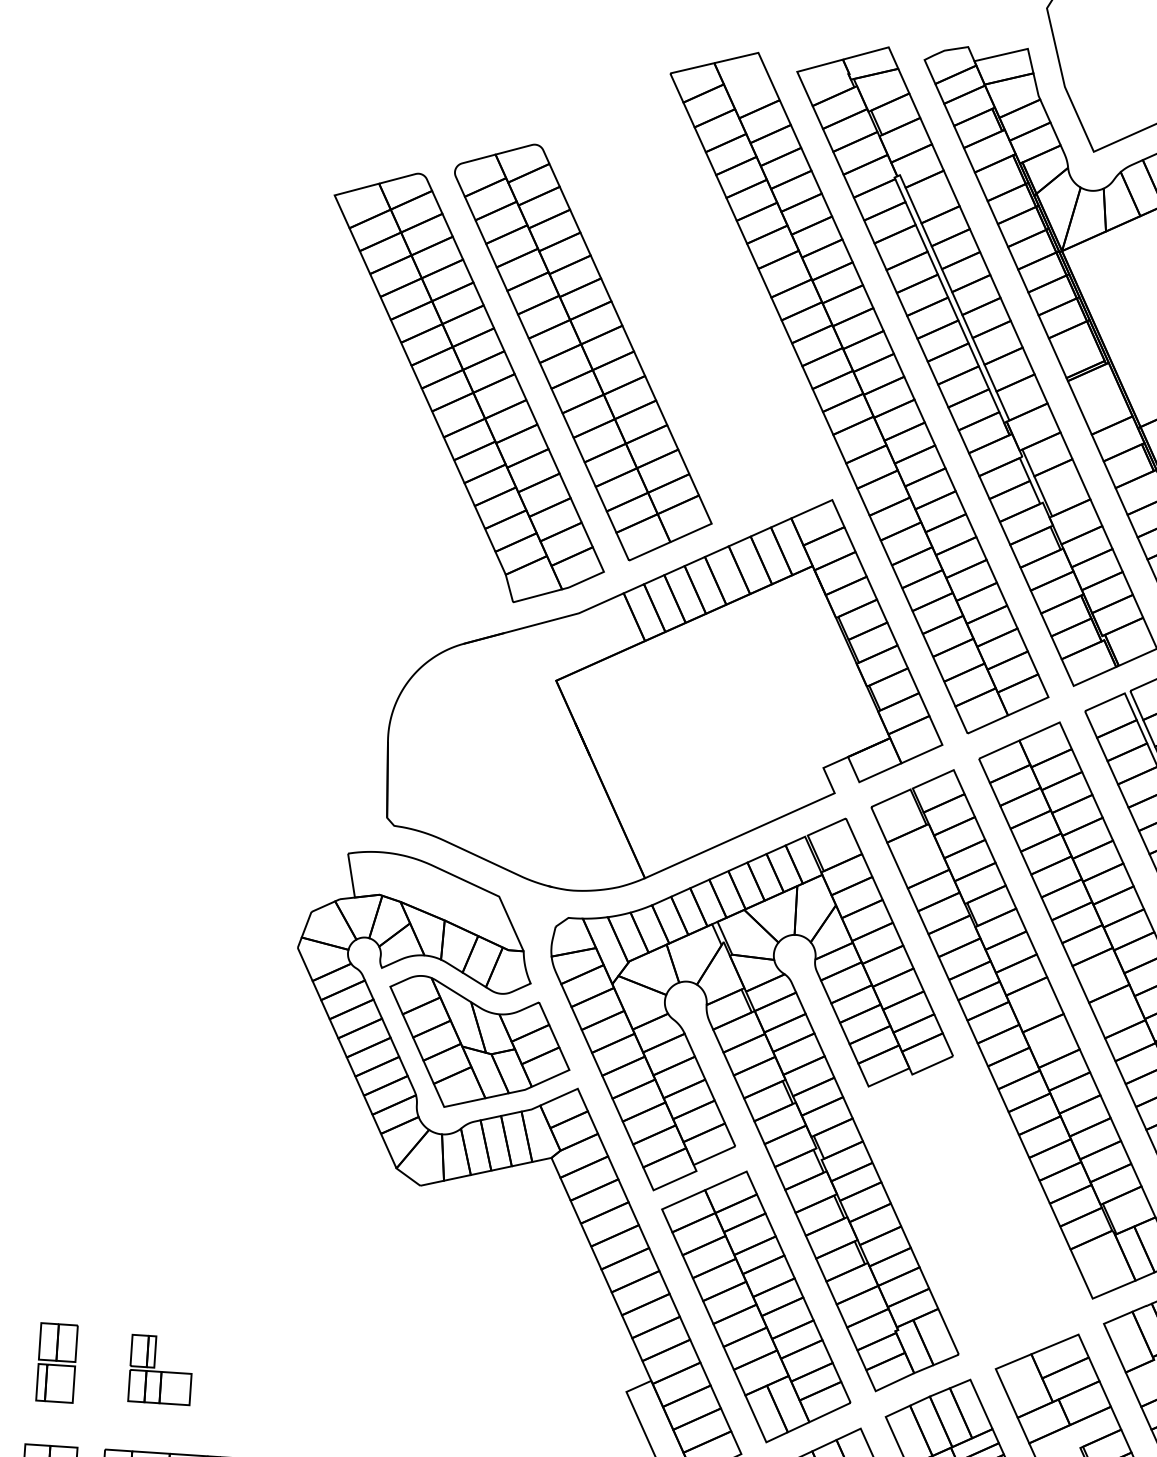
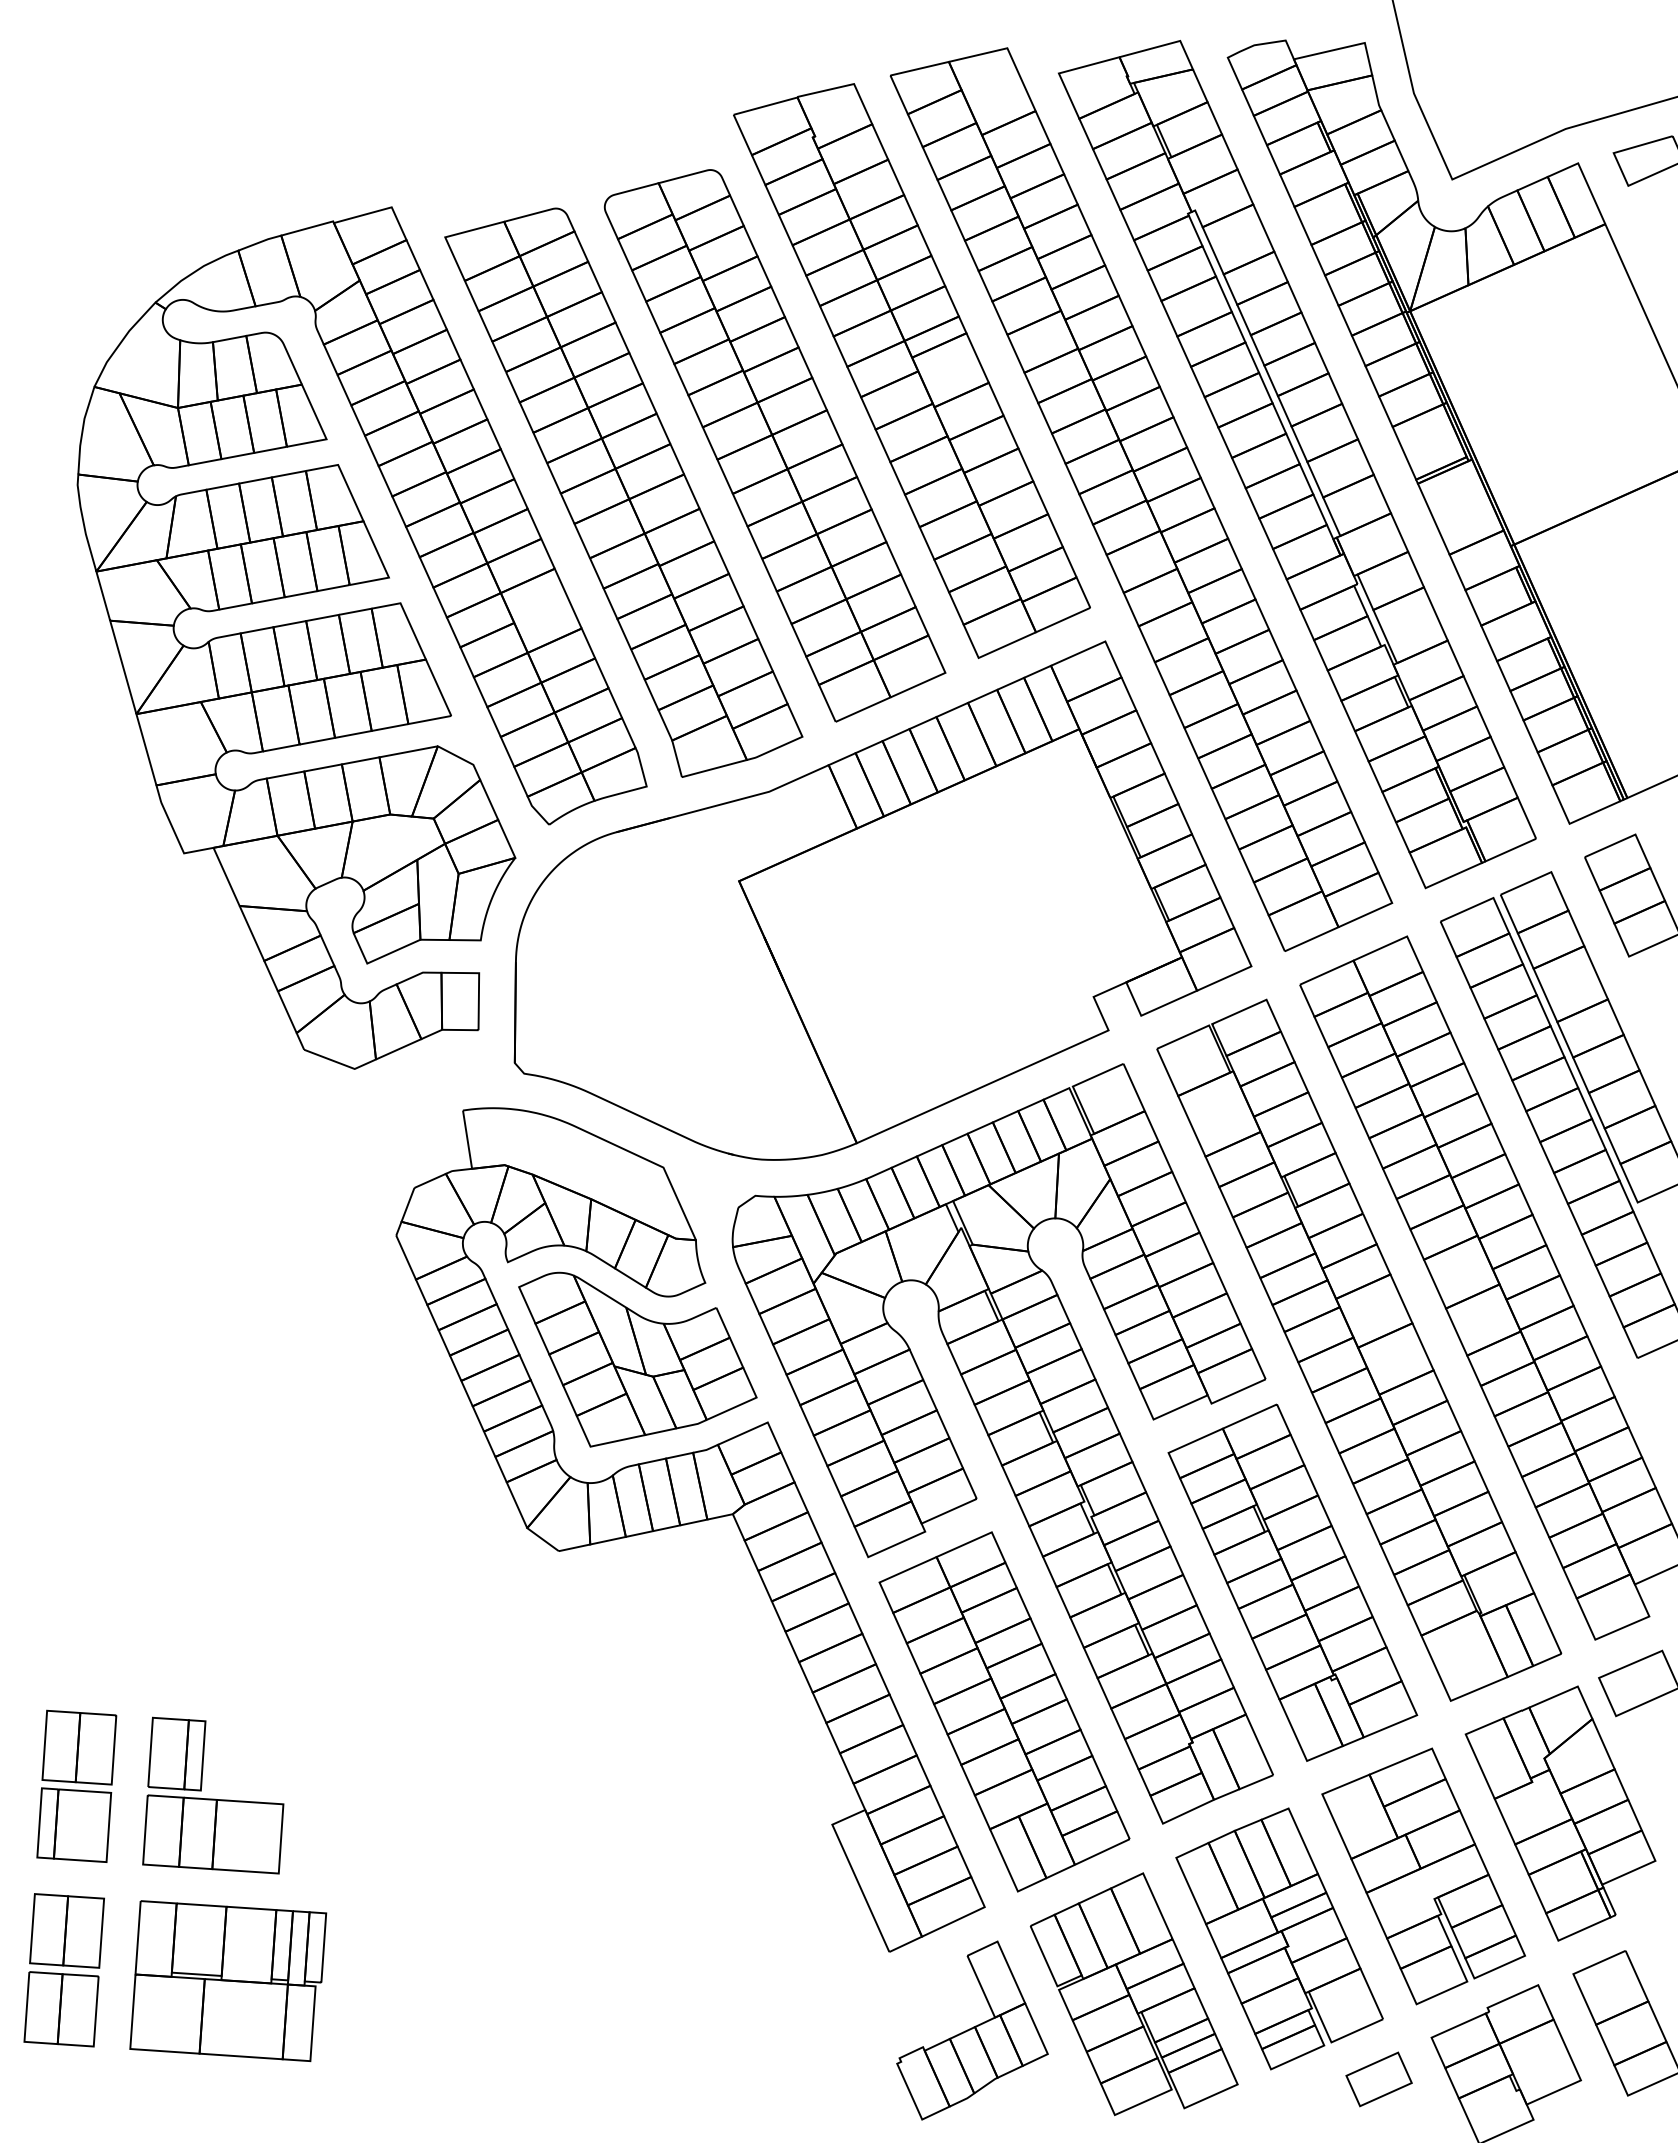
part: (686, 295) -> (911, 370), added
part: (271, 497) -> (361, 637), added
part: (973, 1209) -> (1292, 1582), added
part: (56, 1362) -> (76, 1785), size x1.43
part: (160, 1369) -> (213, 1795), size x1.67

